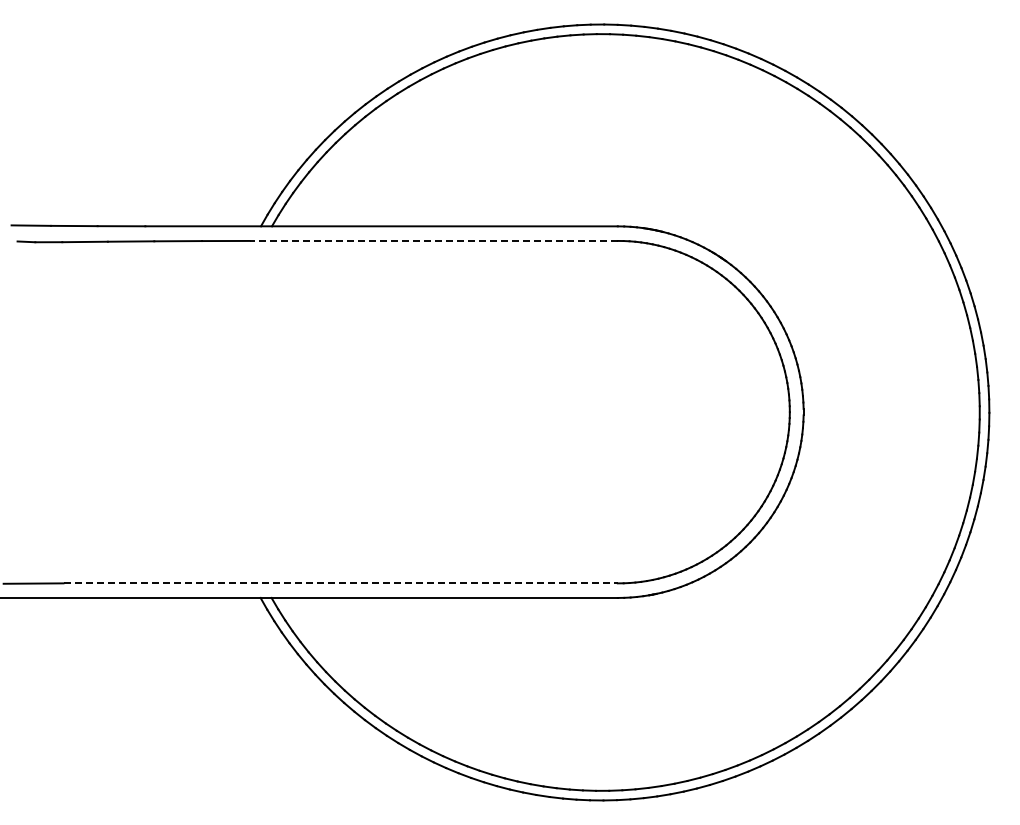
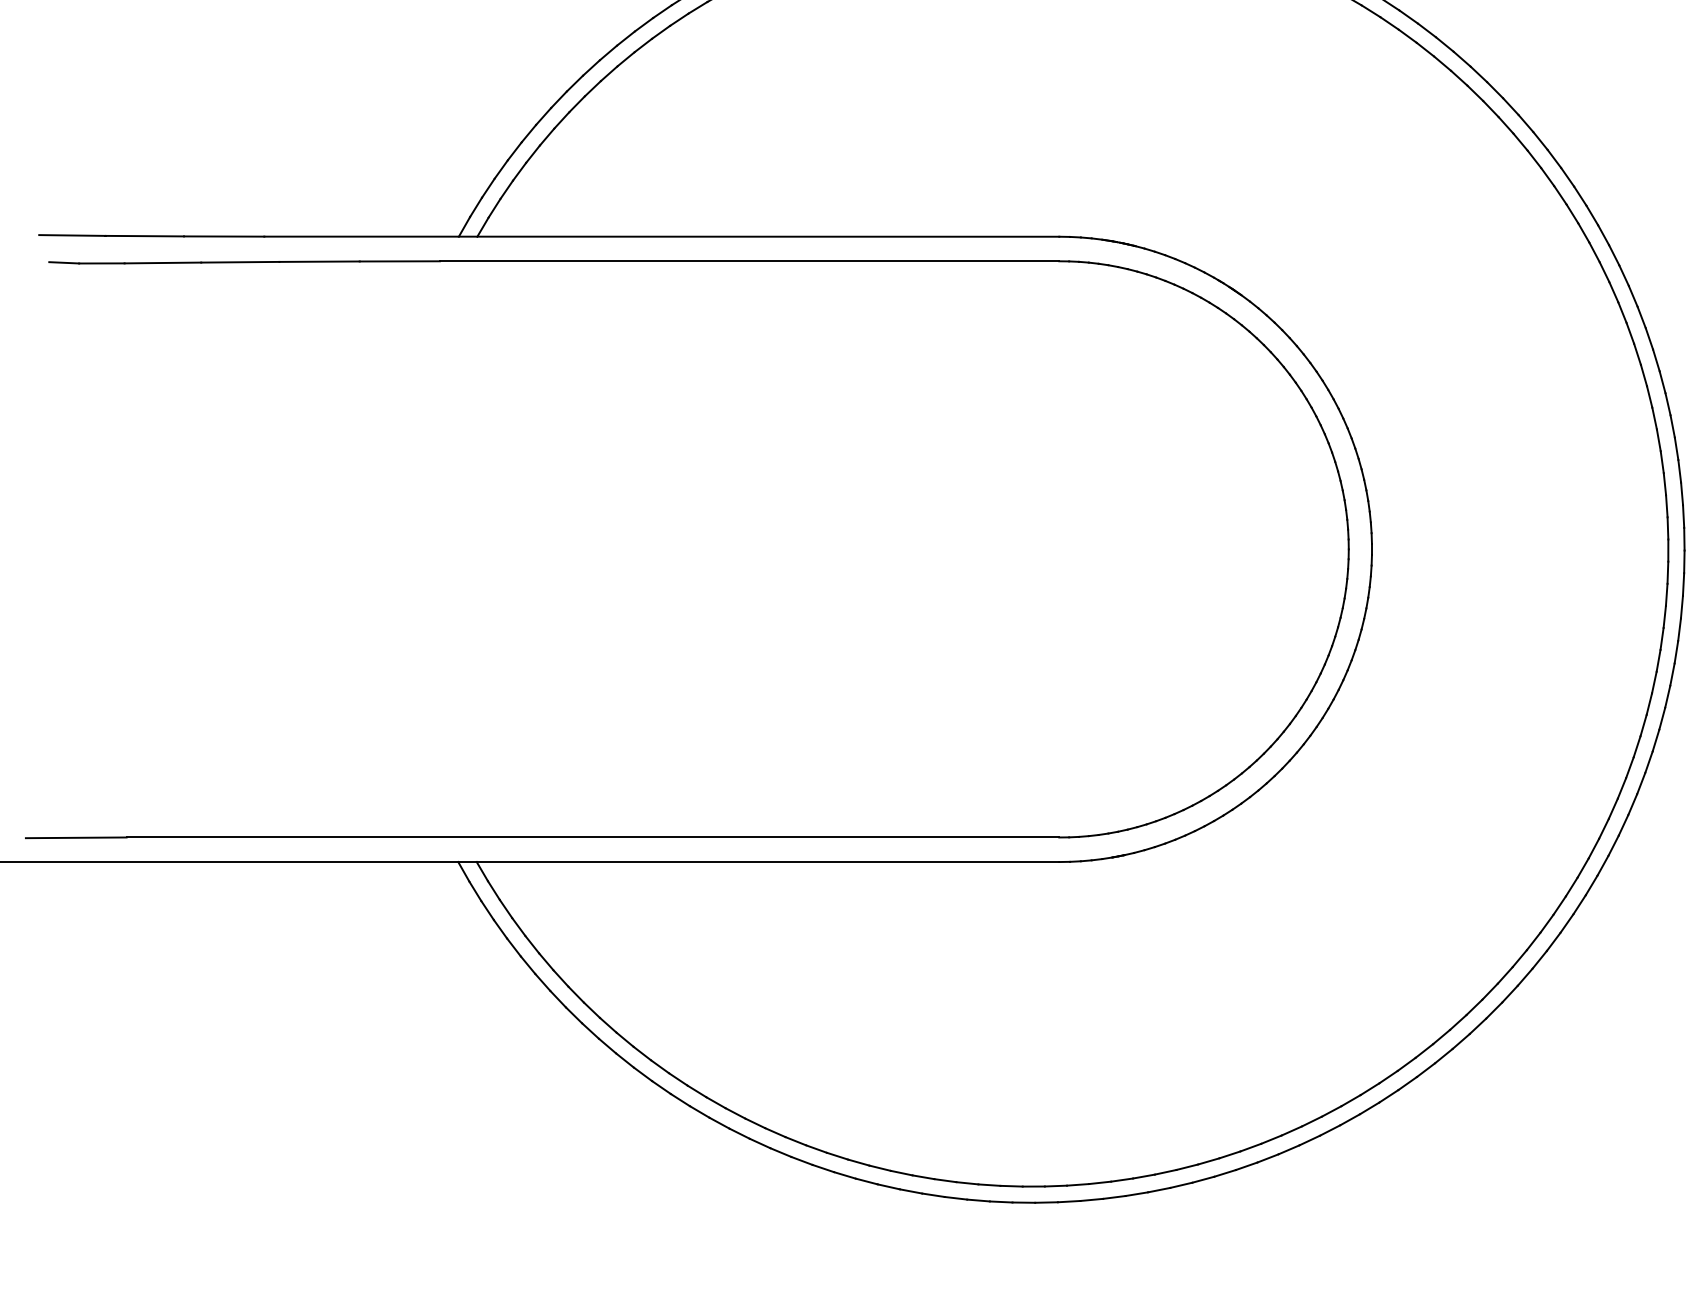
line: (433, 240) -> (749, 260), dashed -> solid
line: (341, 583) -> (594, 837), dashed -> solid

